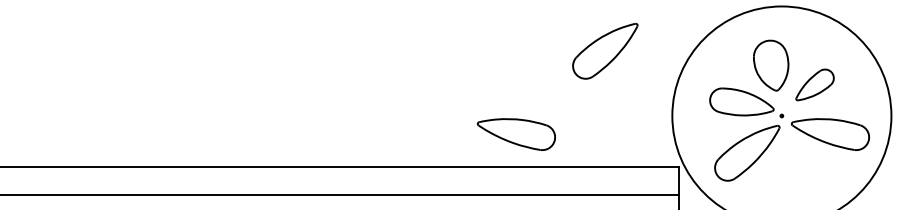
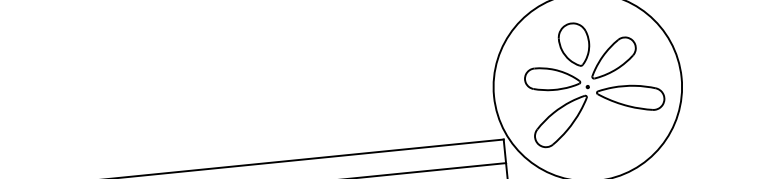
part: (605, 50) -> (431, 46), removed
part: (814, 84) -> (613, 57), size x1.43
part: (516, 134) -> (362, 125), removed

